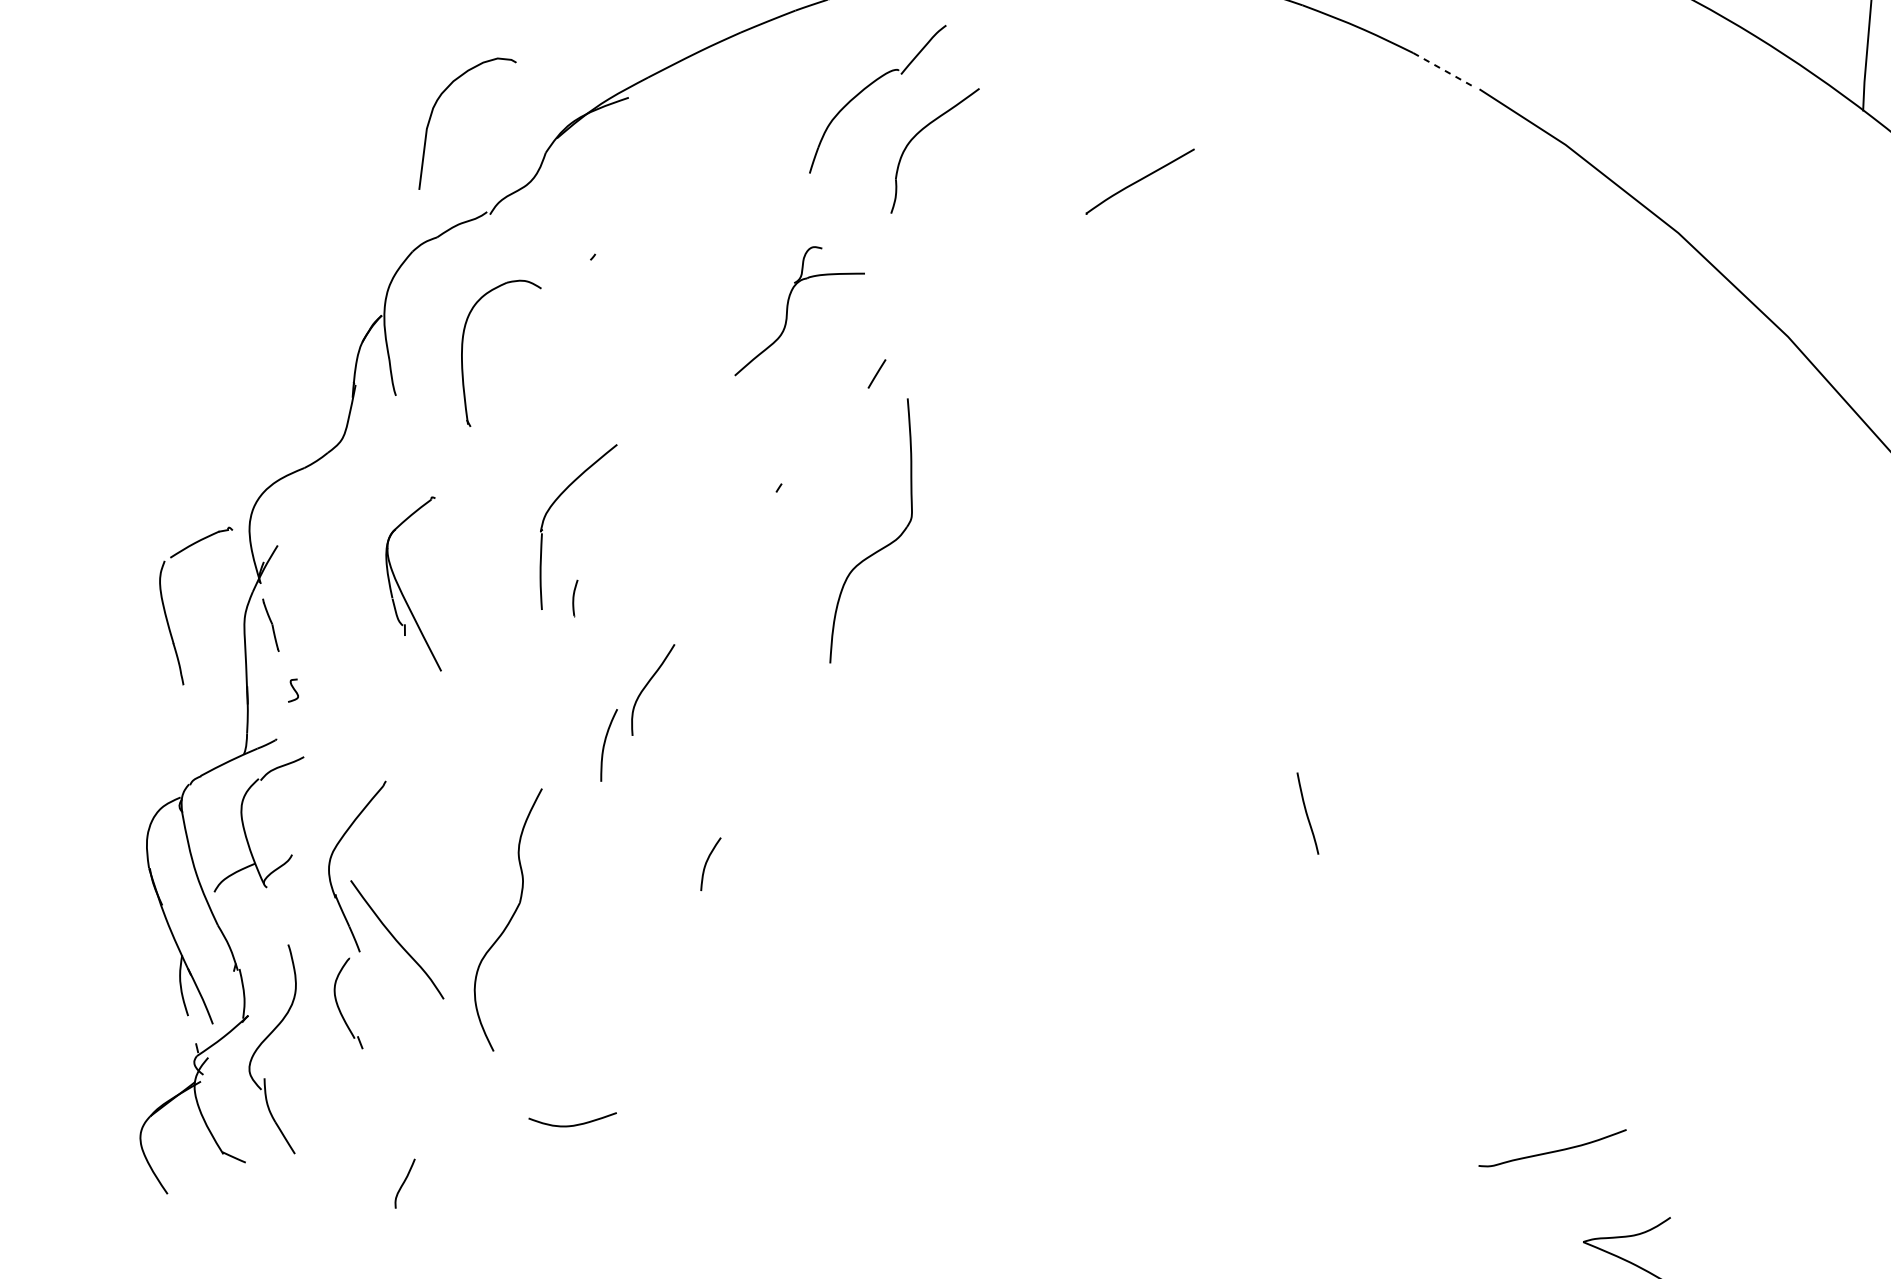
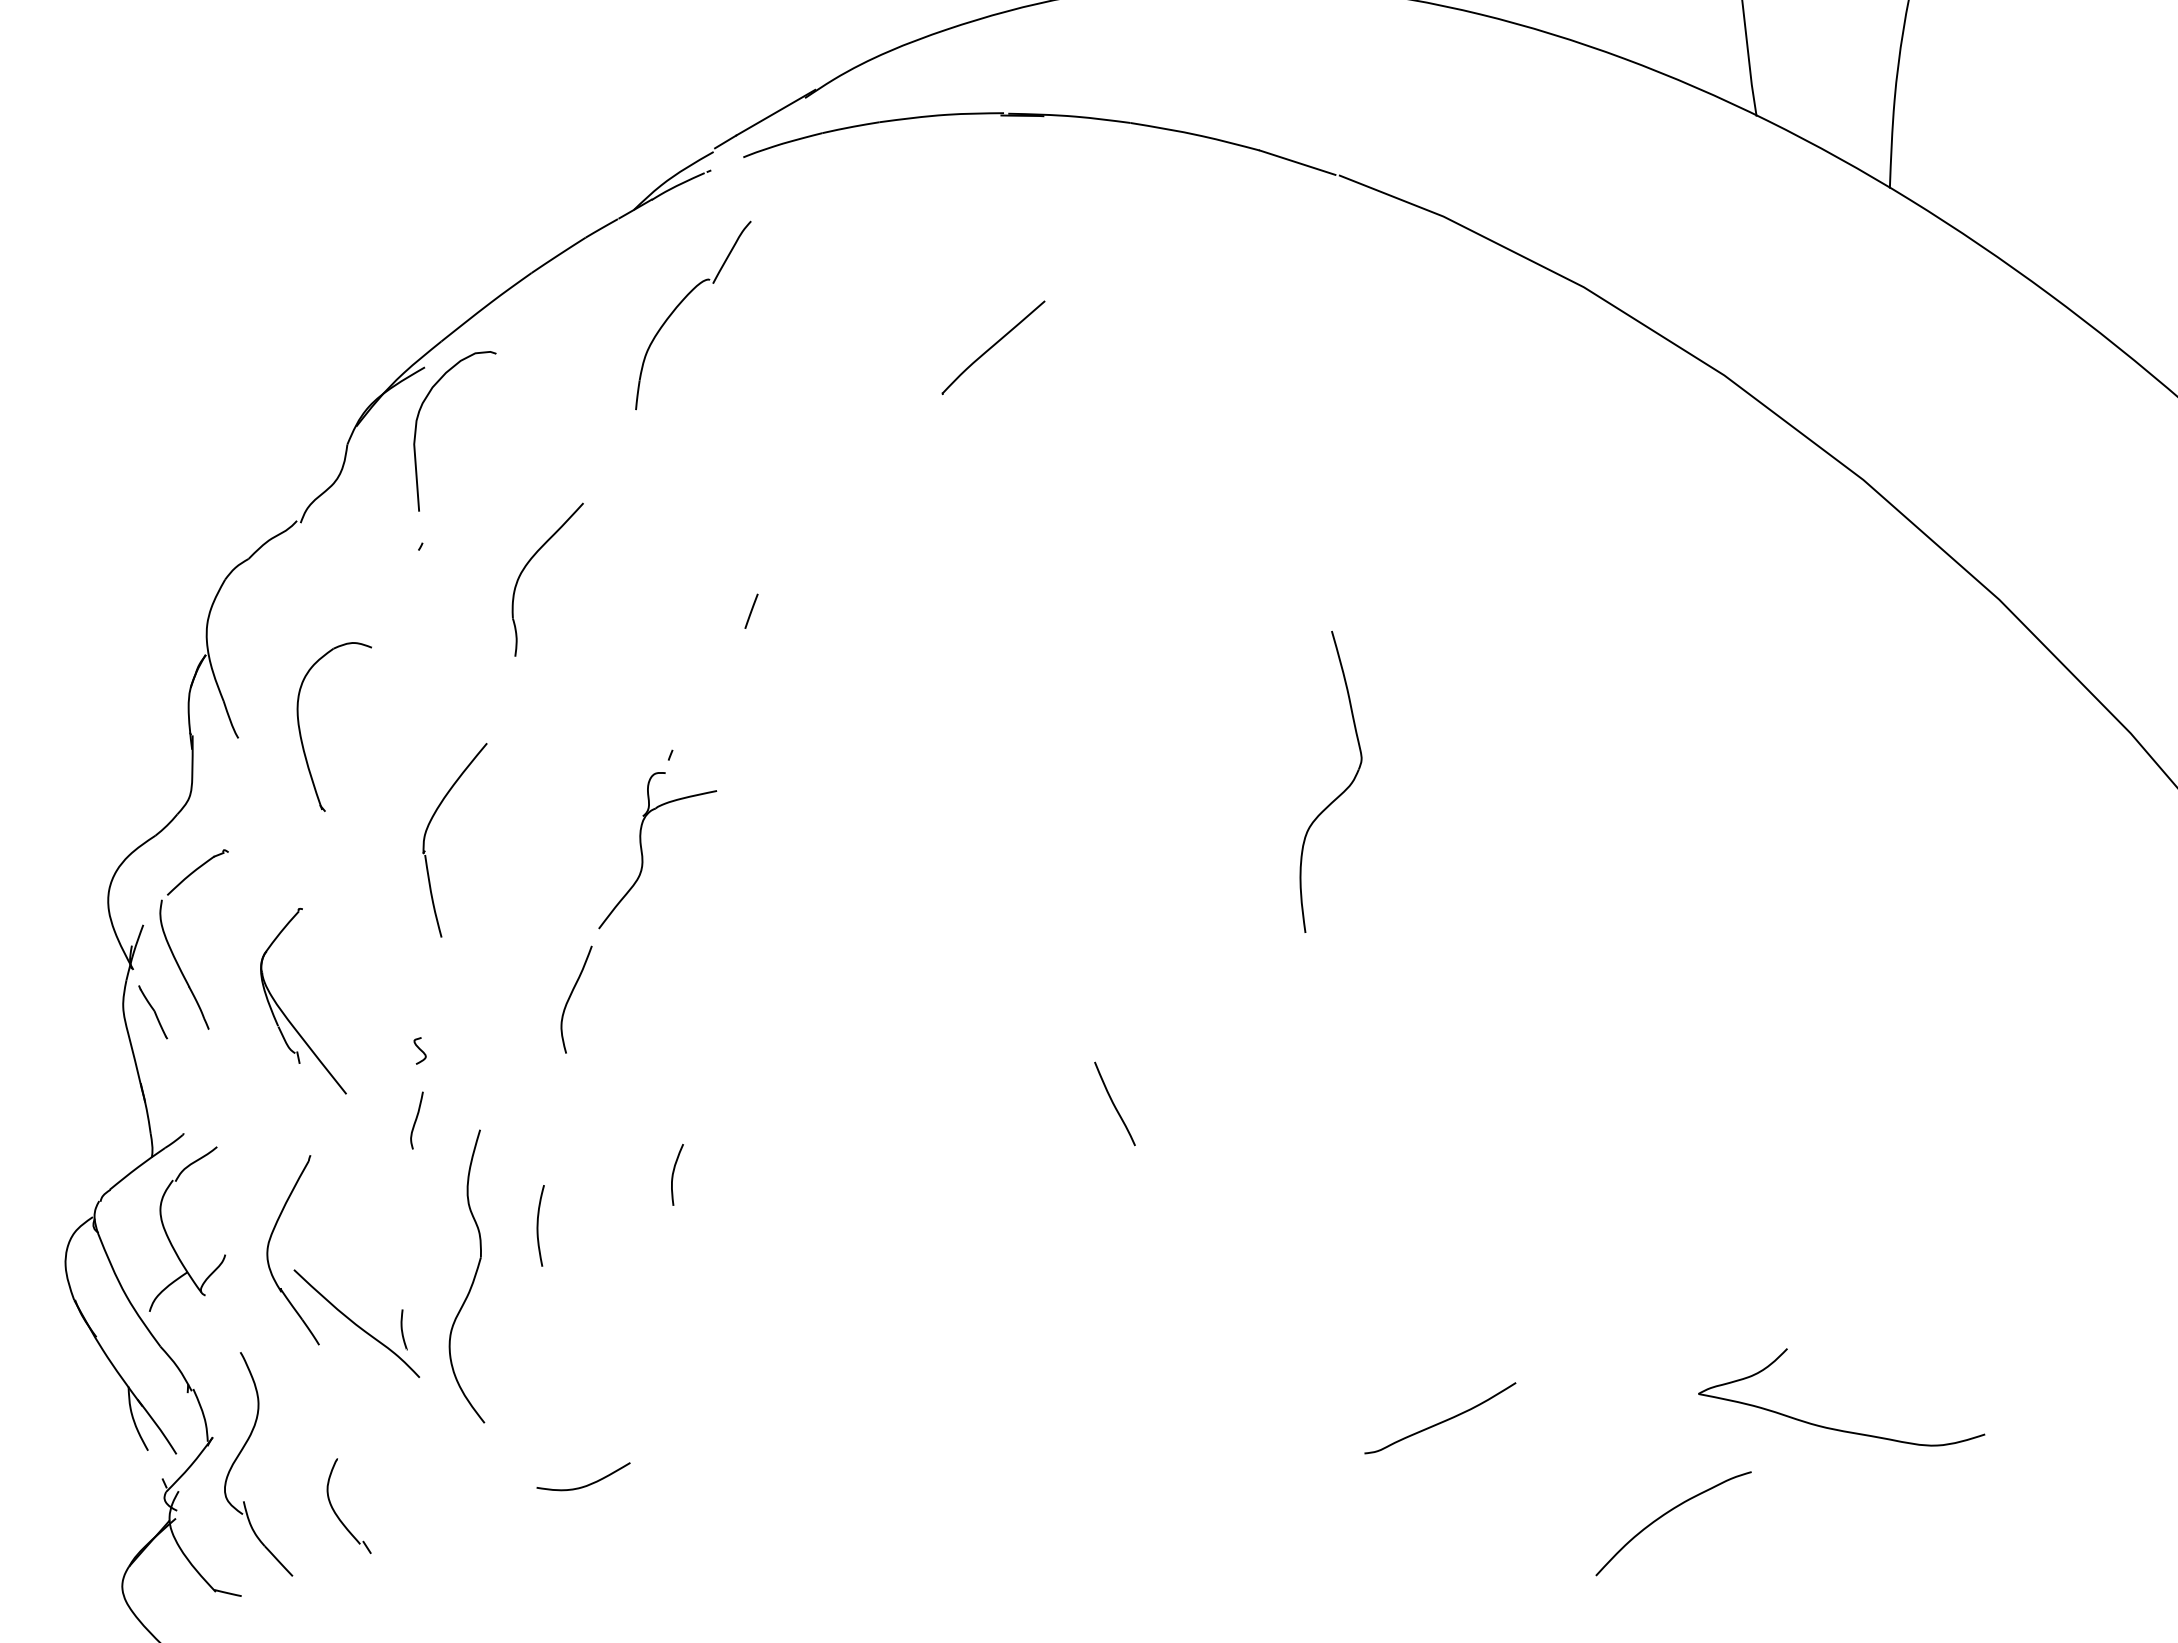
line: (1444, 70) -> (1297, 162), dashed -> solid
curve: (433, 111) -> (417, 424), moved
part: (918, 134) -> (527, 565), moved
part: (787, 318) -> (643, 855), moved
part: (463, 353) -> (301, 734), moved
part: (887, 544) -> (1341, 792), moved
part: (401, 590) -> (286, 1015), moved
curve: (574, 597) -> (402, 1329), moved
part: (165, 608) -> (172, 950), moved
curve: (293, 690) -> (419, 1050), moved
curve: (605, 744) -> (538, 1225), moved
curve: (1307, 813) -> (1114, 1103), moved
part: (339, 1008) -> (337, 1514), moved
curve: (1553, 1151) -> (1441, 1421), moved
curve: (404, 1183) -> (416, 1120), moved

